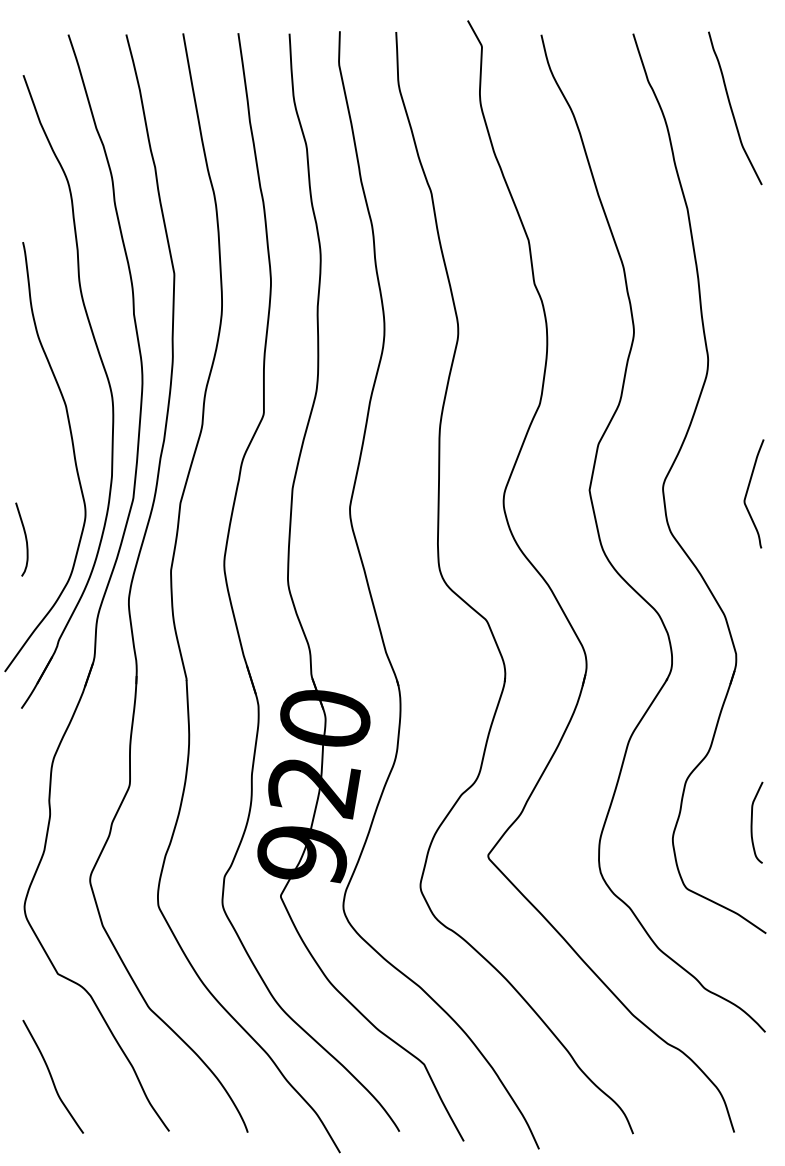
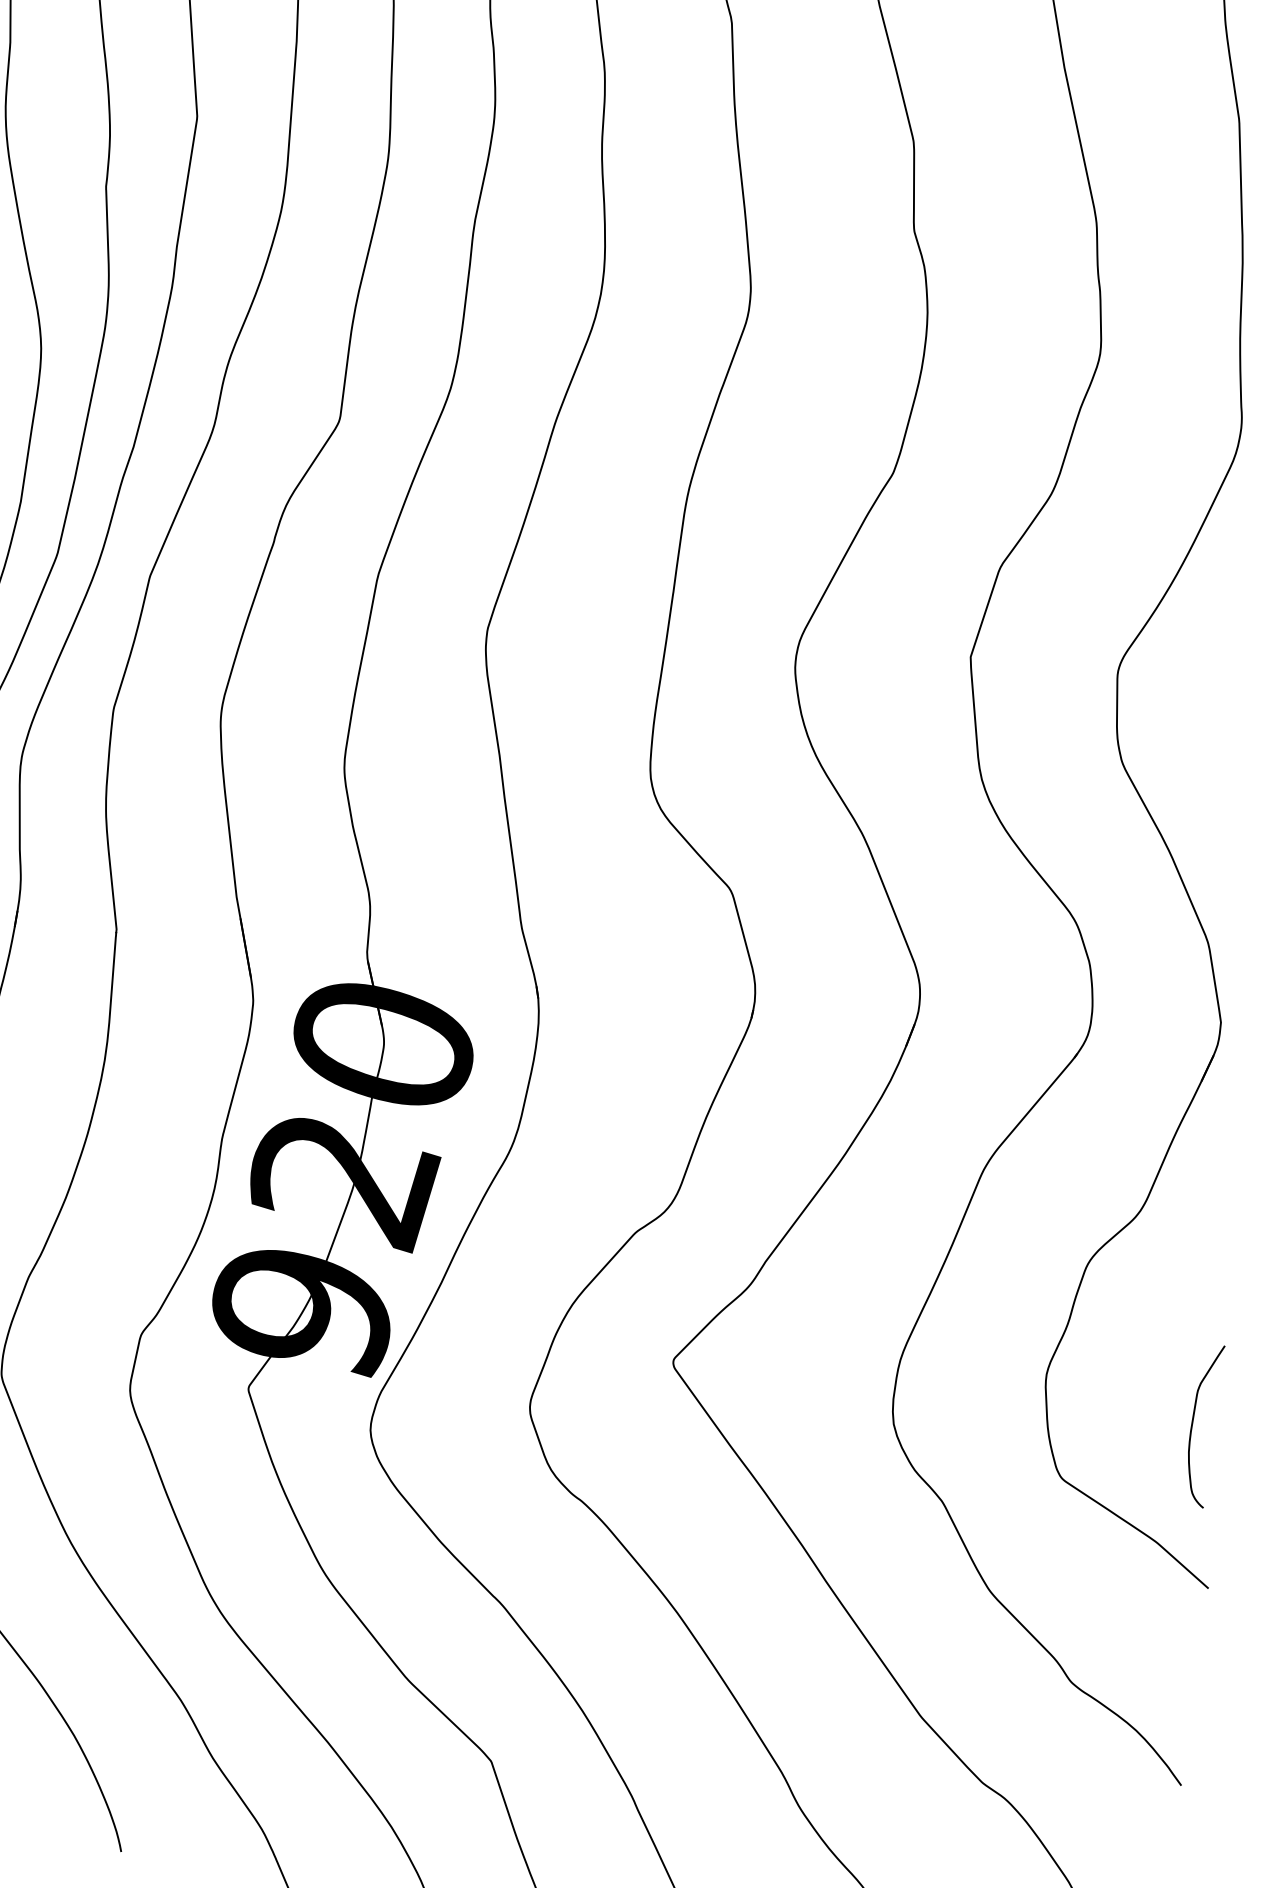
curve: (752, 822) -> (1193, 1424), moved

